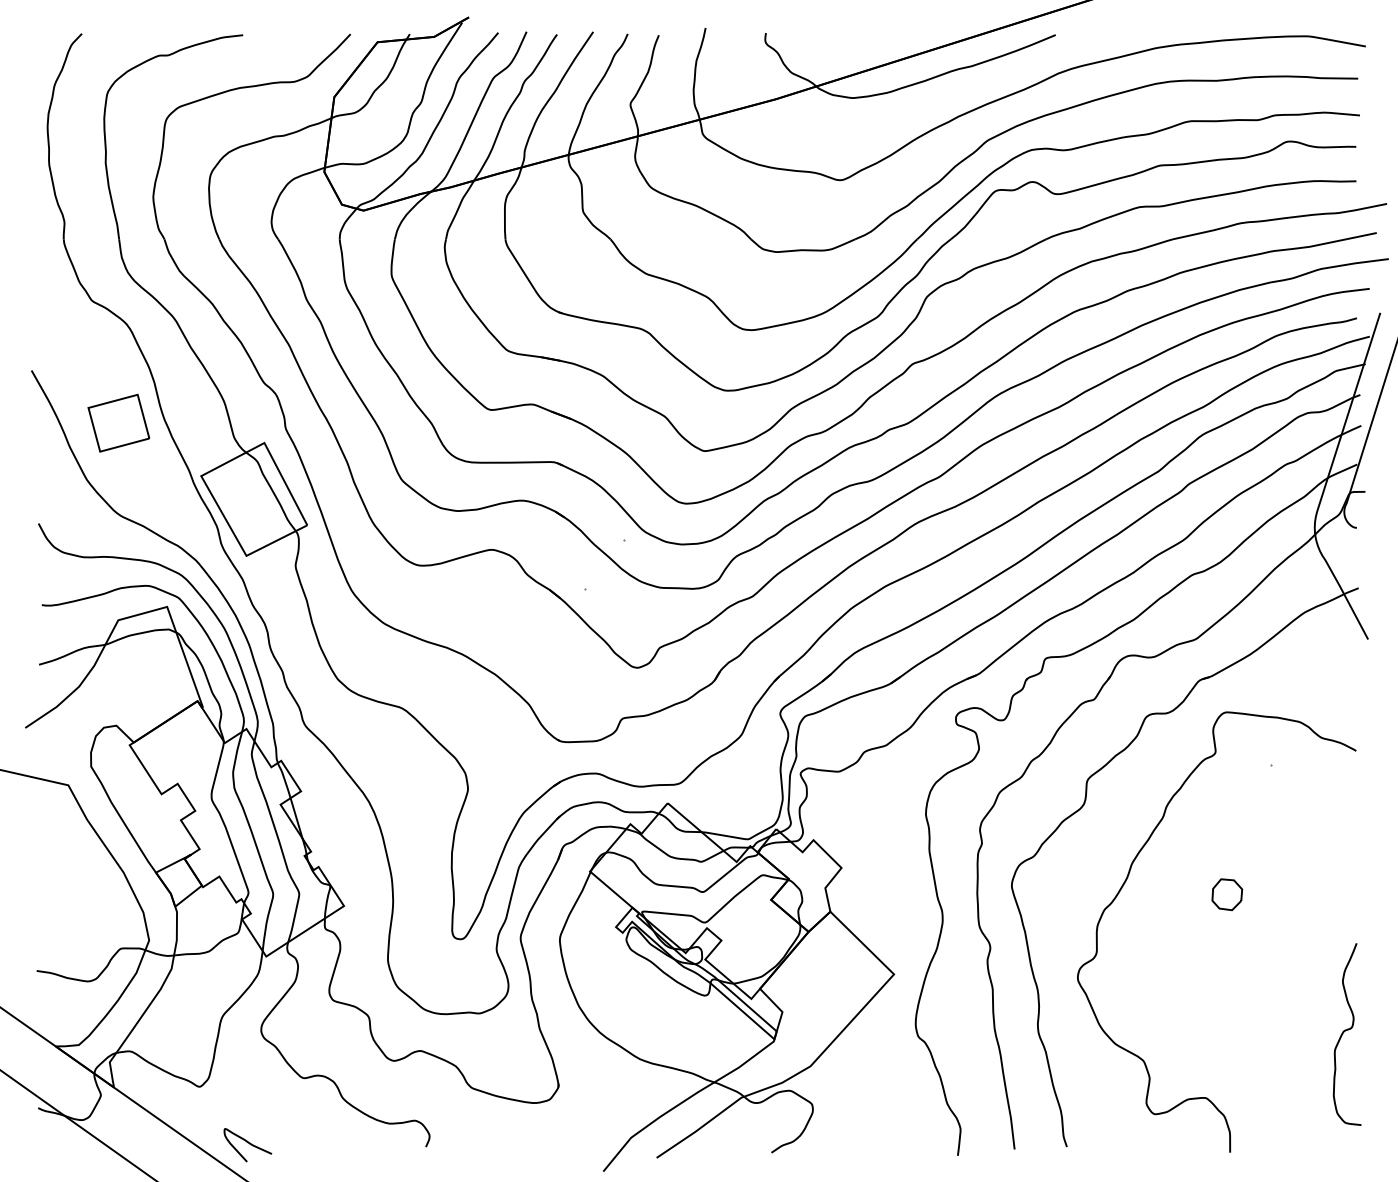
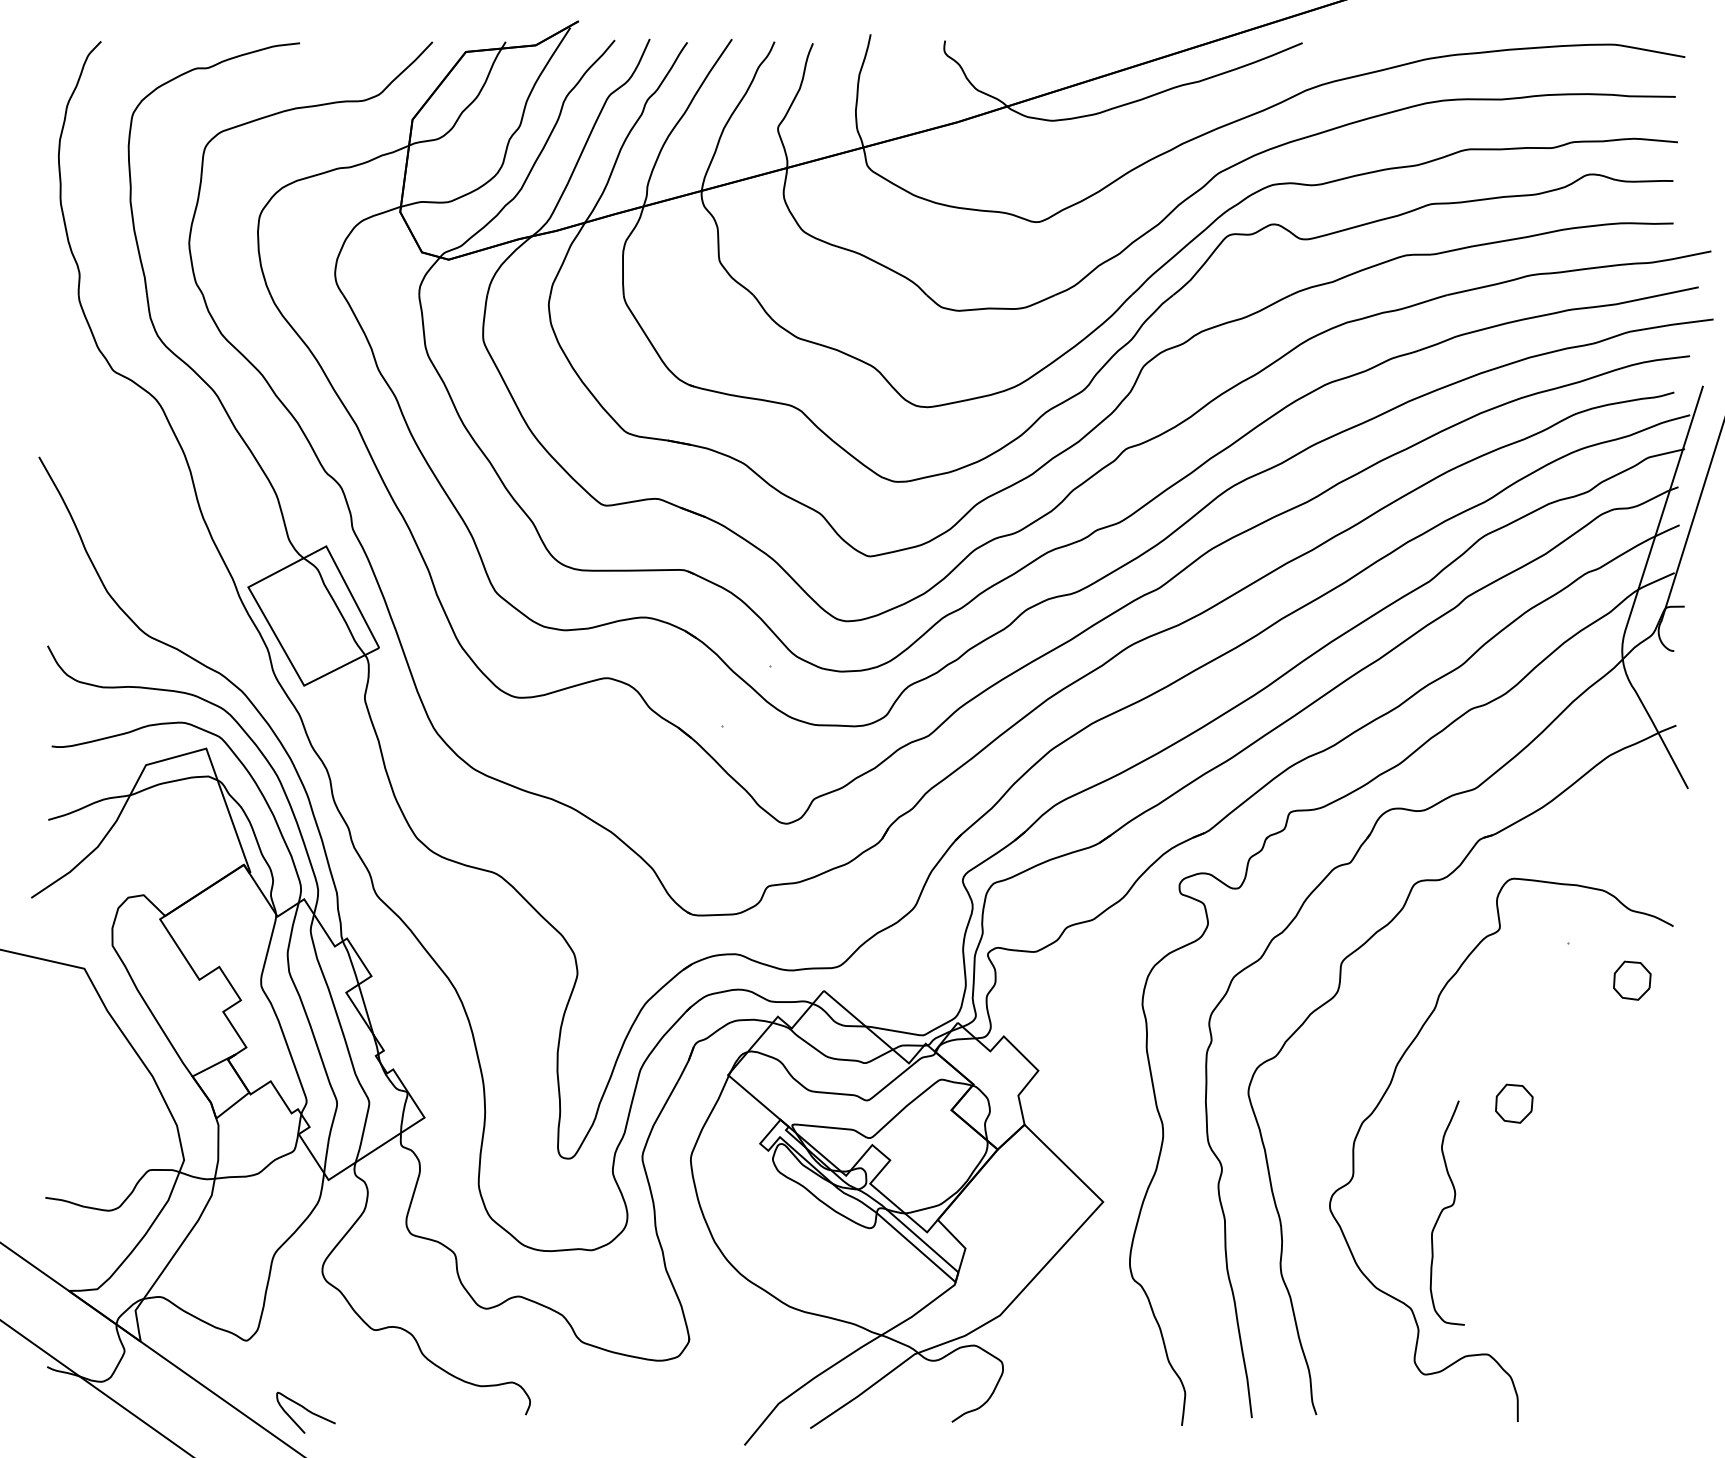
part: (118, 422) -> (146, 521), removed
part: (1323, 794) -> (1632, 980), added
curve: (1345, 1031) -> (1445, 1209), moved

